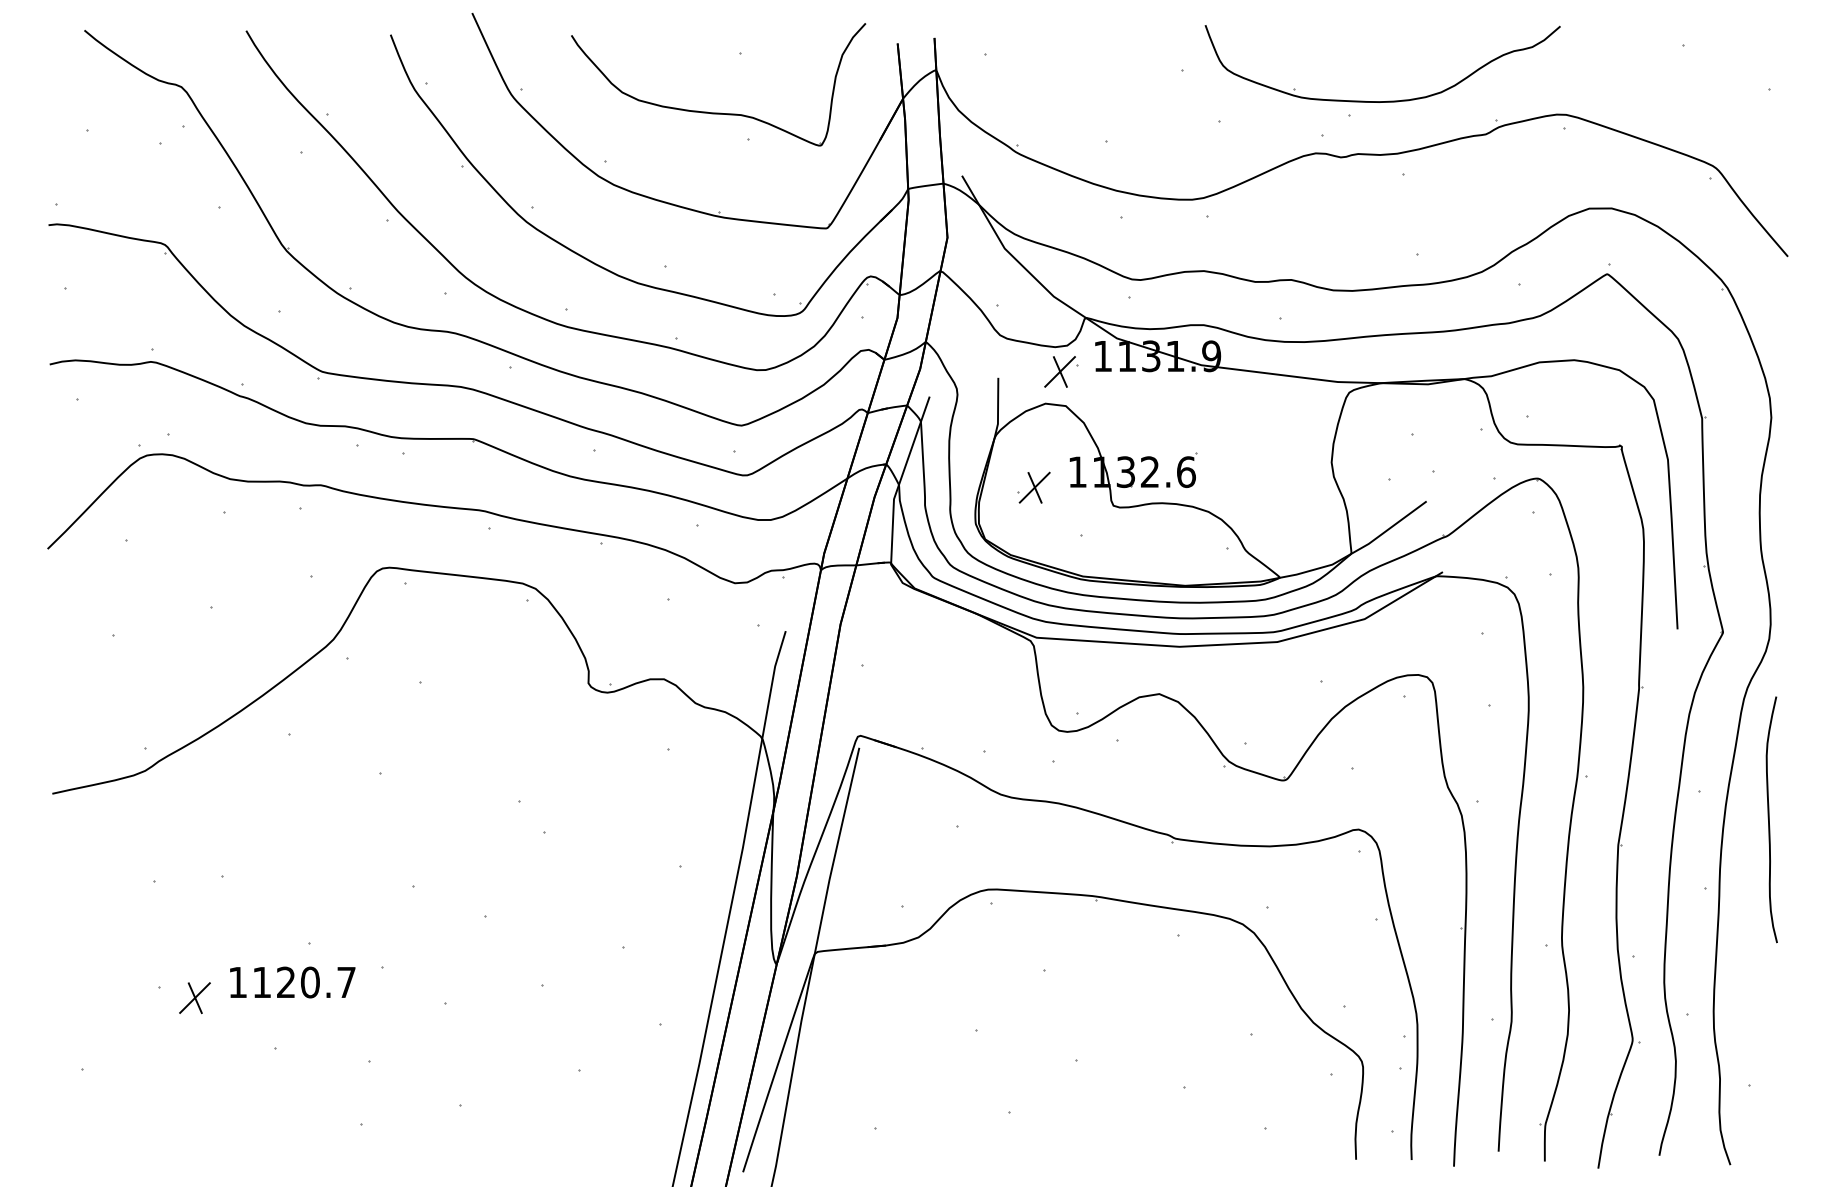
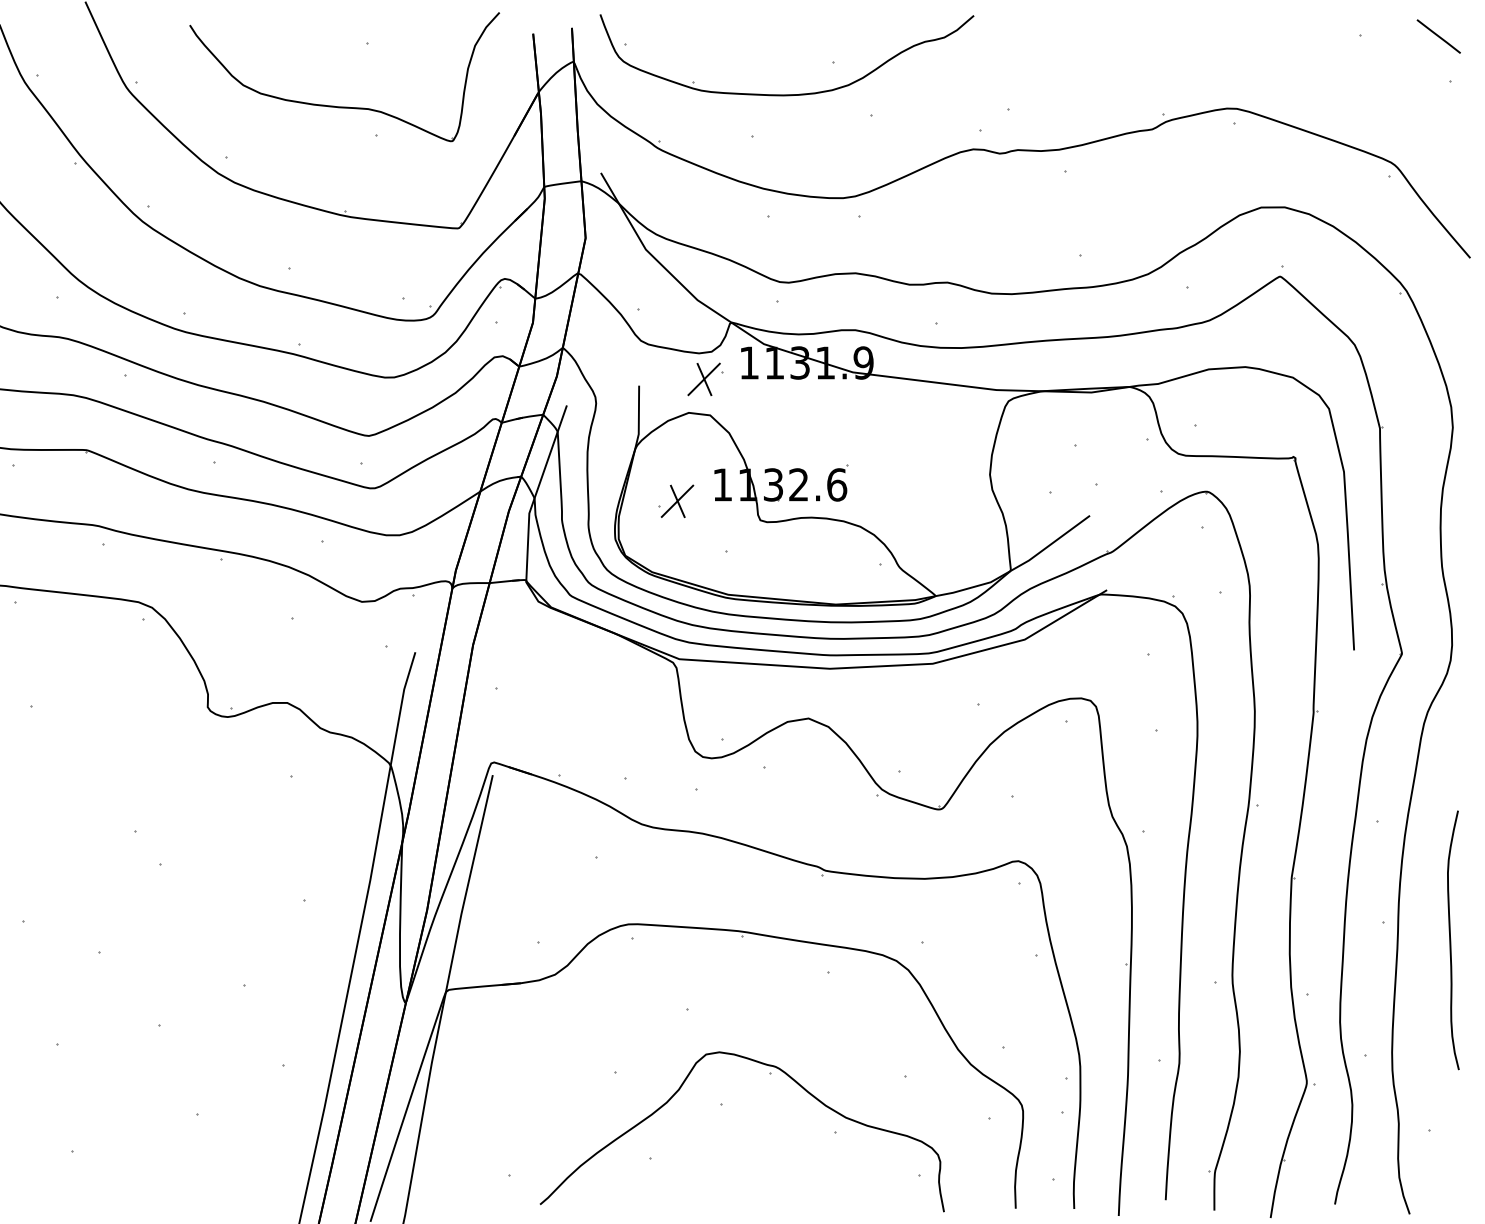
line: (1758, 45) -> (1439, 35), added
part: (1388, 100) -> (793, 93), moved
curve: (1769, 819) -> (1450, 940), moved
part: (1123, 1032) -> (770, 1074), added

